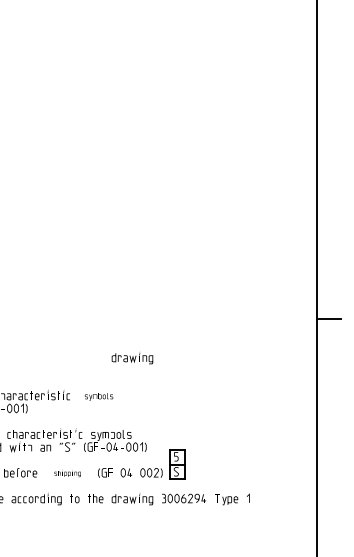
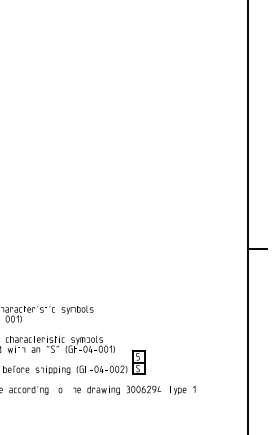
part: (132, 358) -> (103, 280), removed
part: (98, 396) -> (77, 309), size x1.43
part: (67, 473) -> (52, 369), size x1.67

